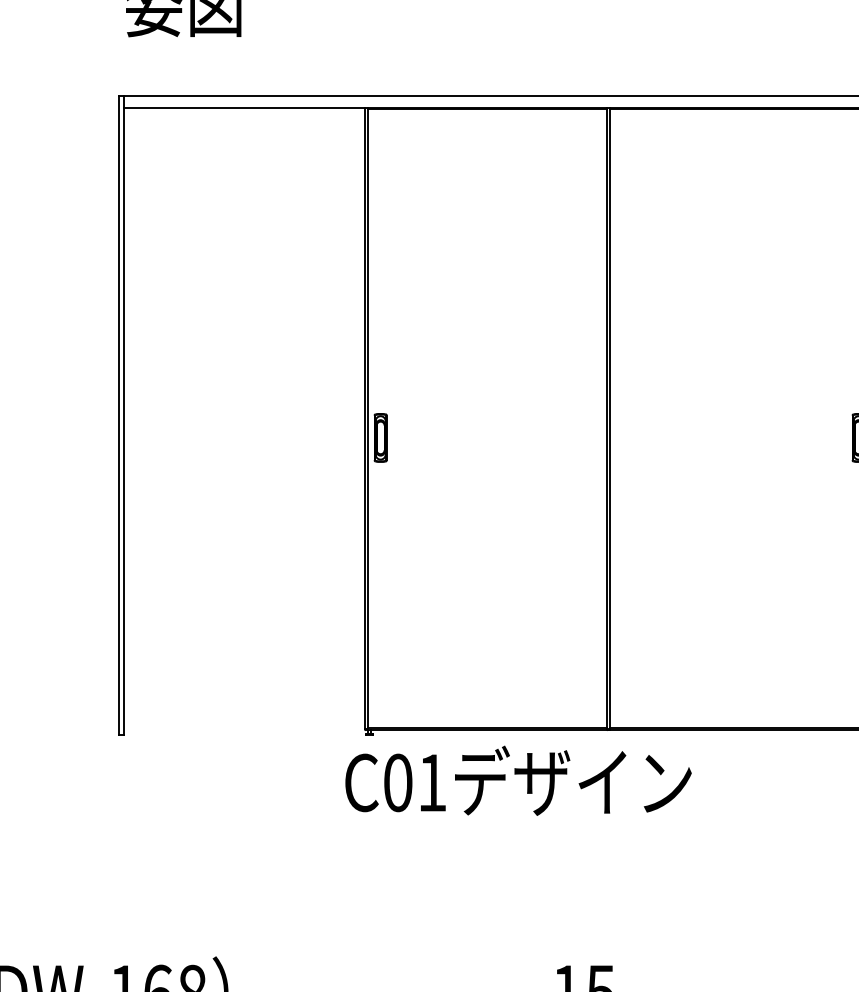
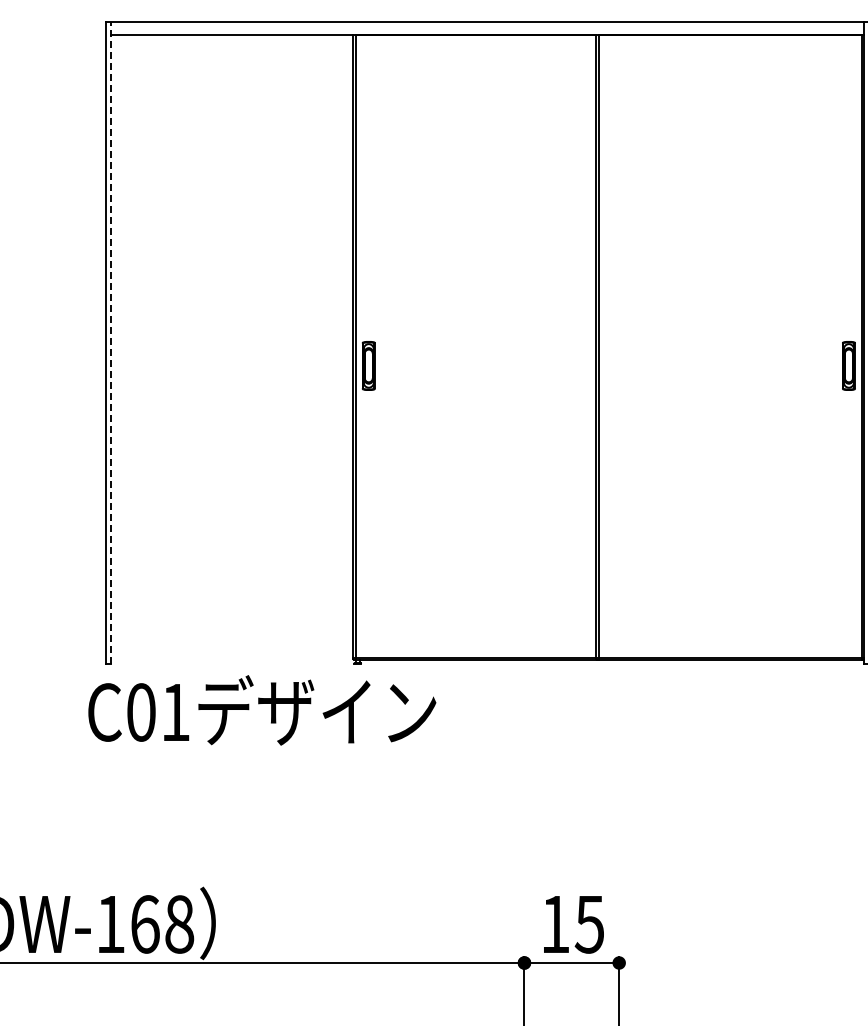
line: (123, 415) -> (110, 343), solid -> dashed
text: (518, 780) -> (262, 710), moved

